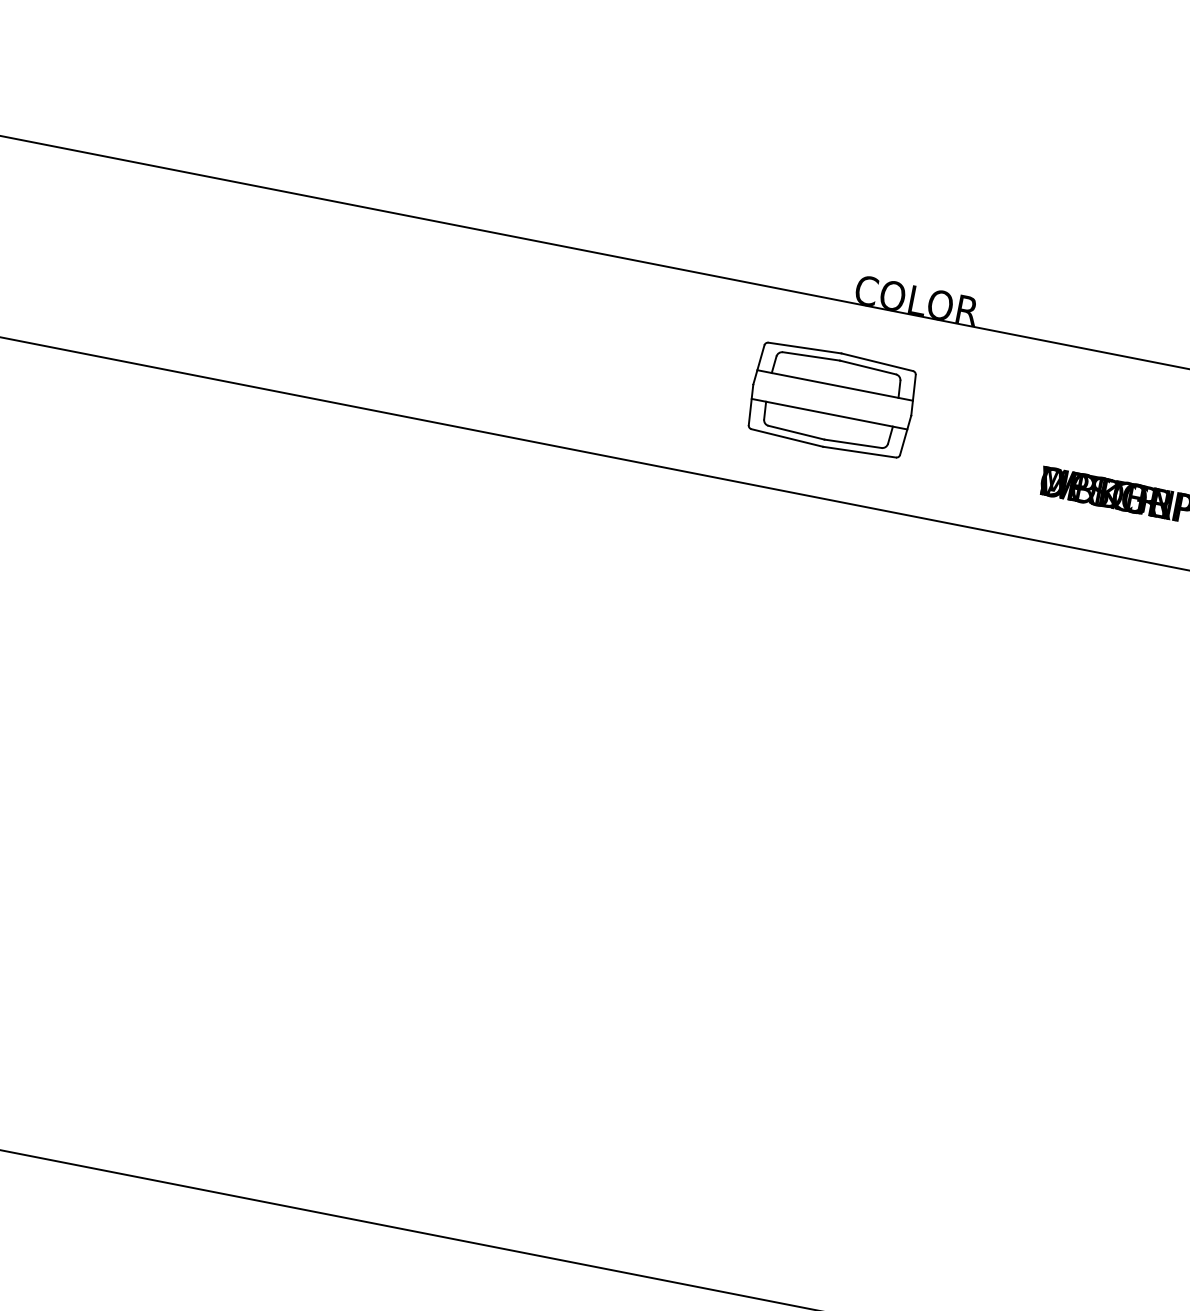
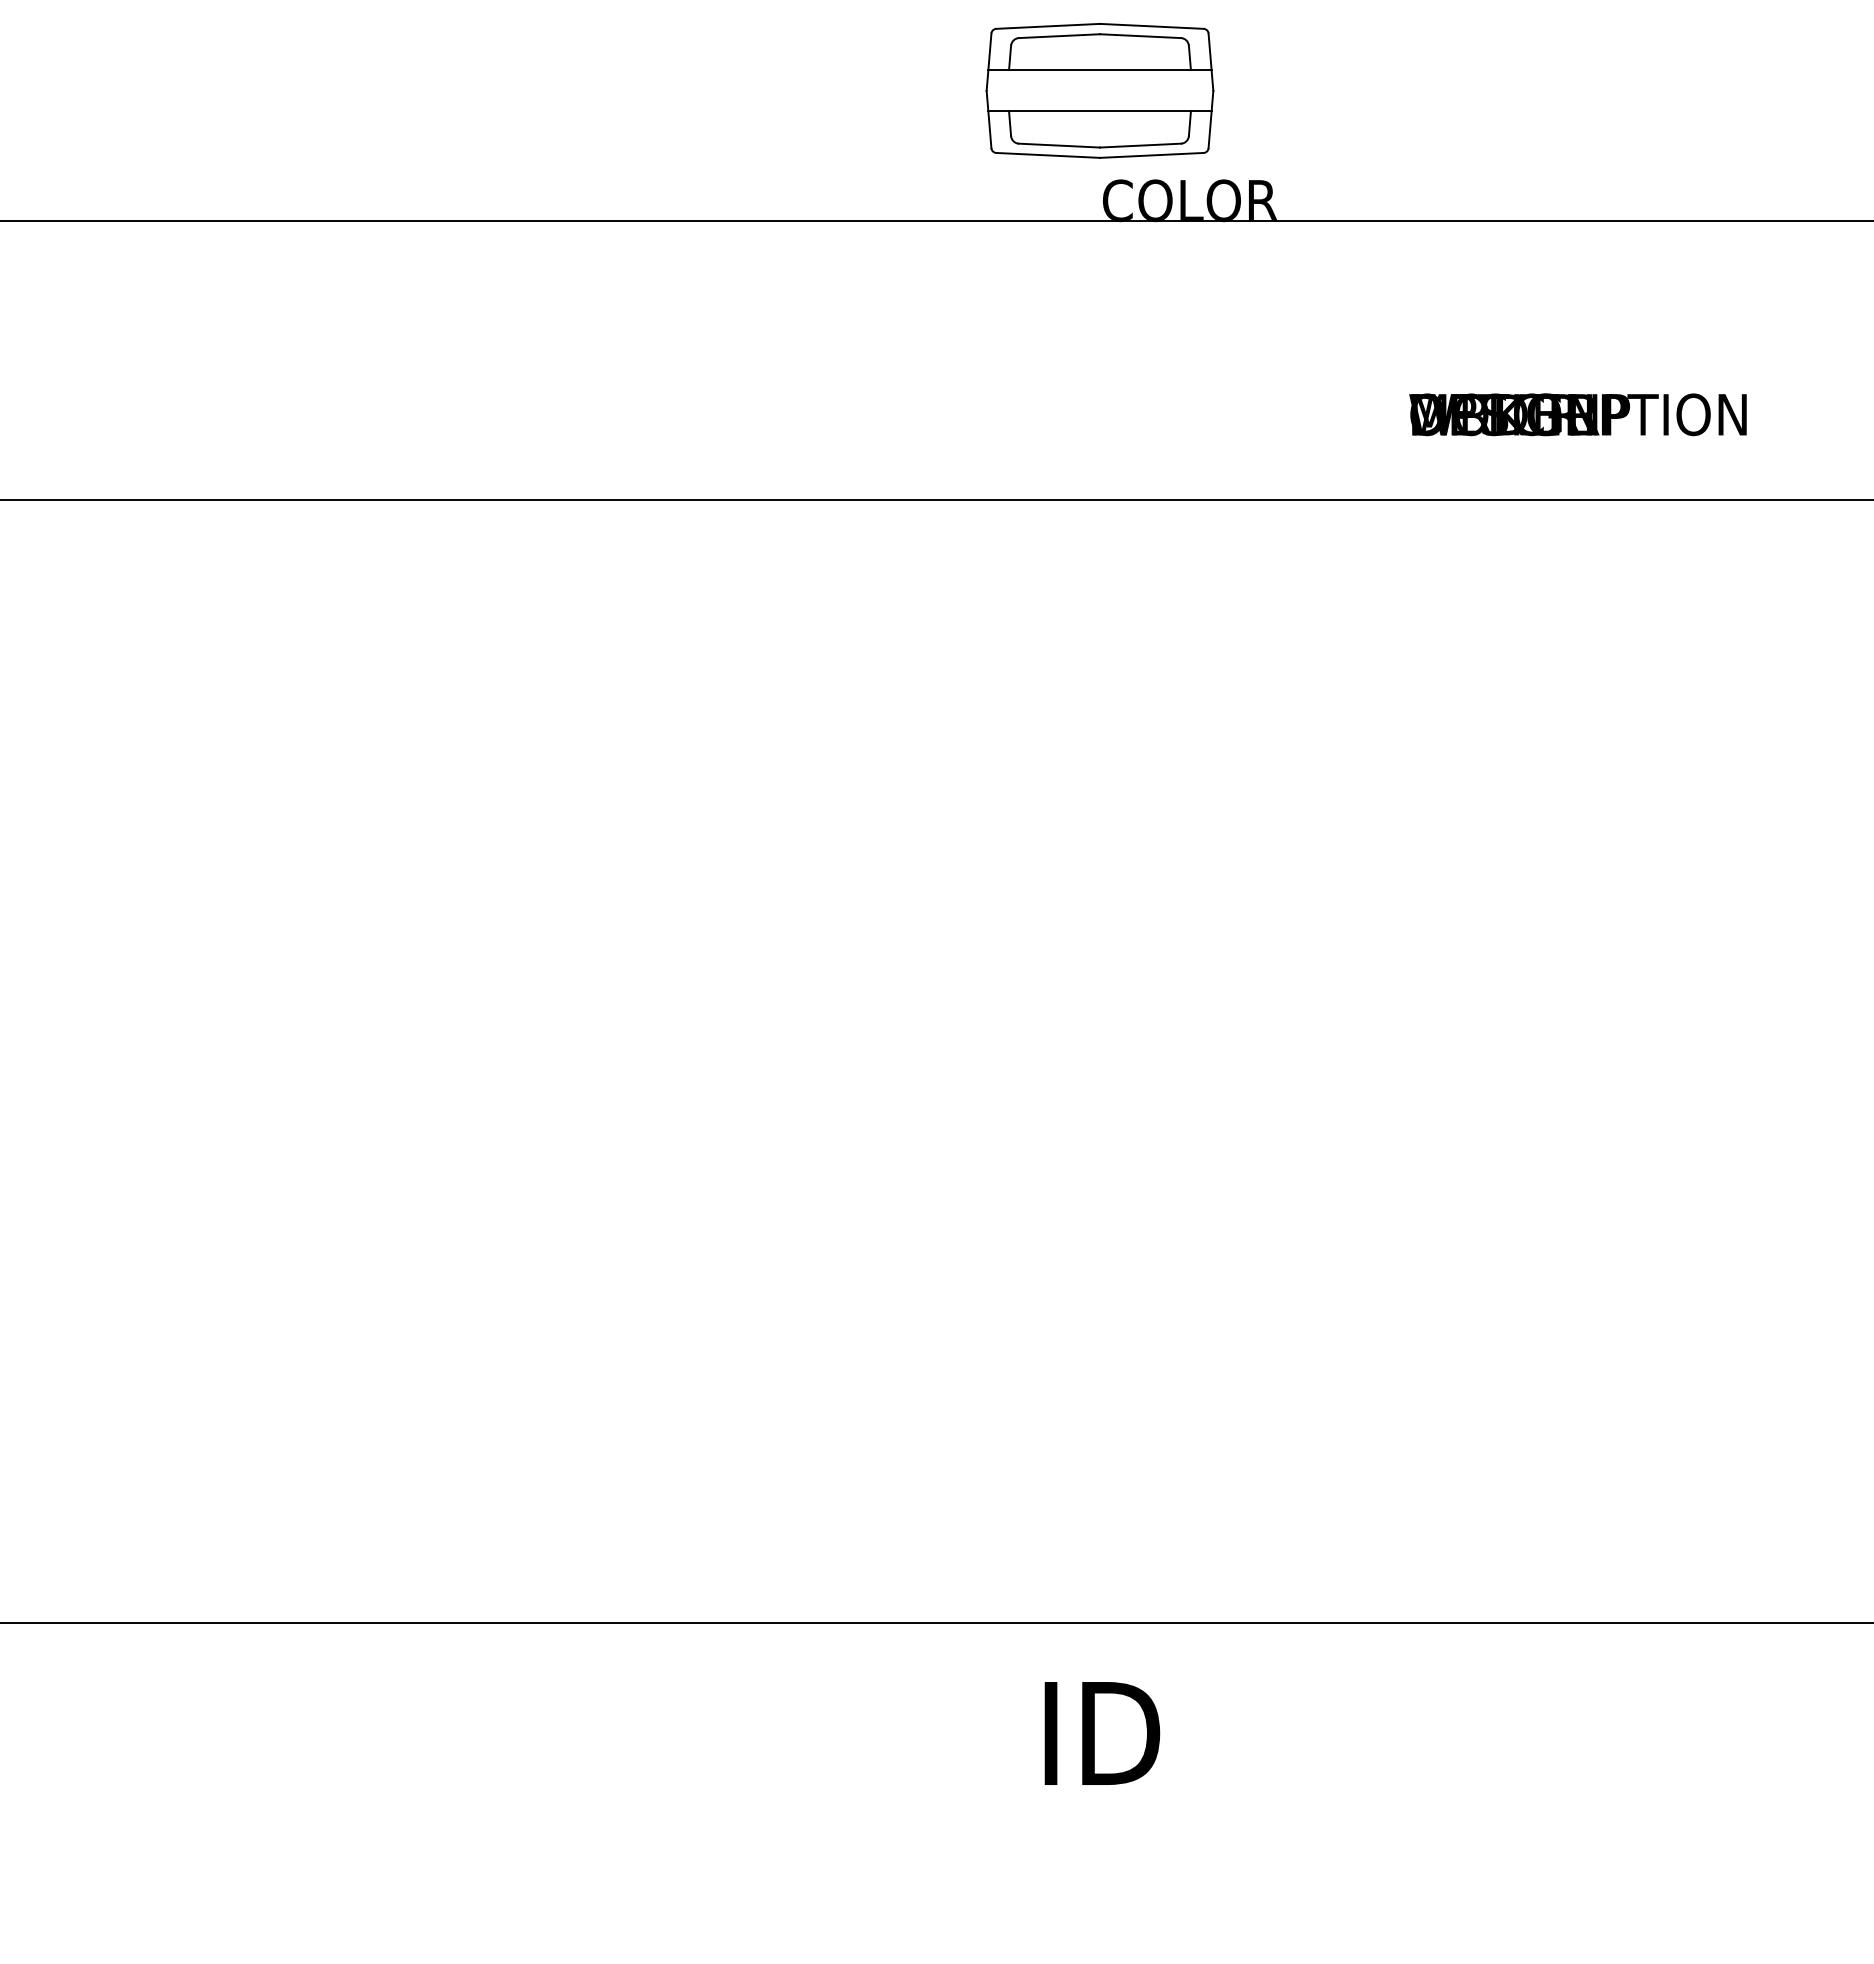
part: (831, 399) -> (1099, 90), moved

